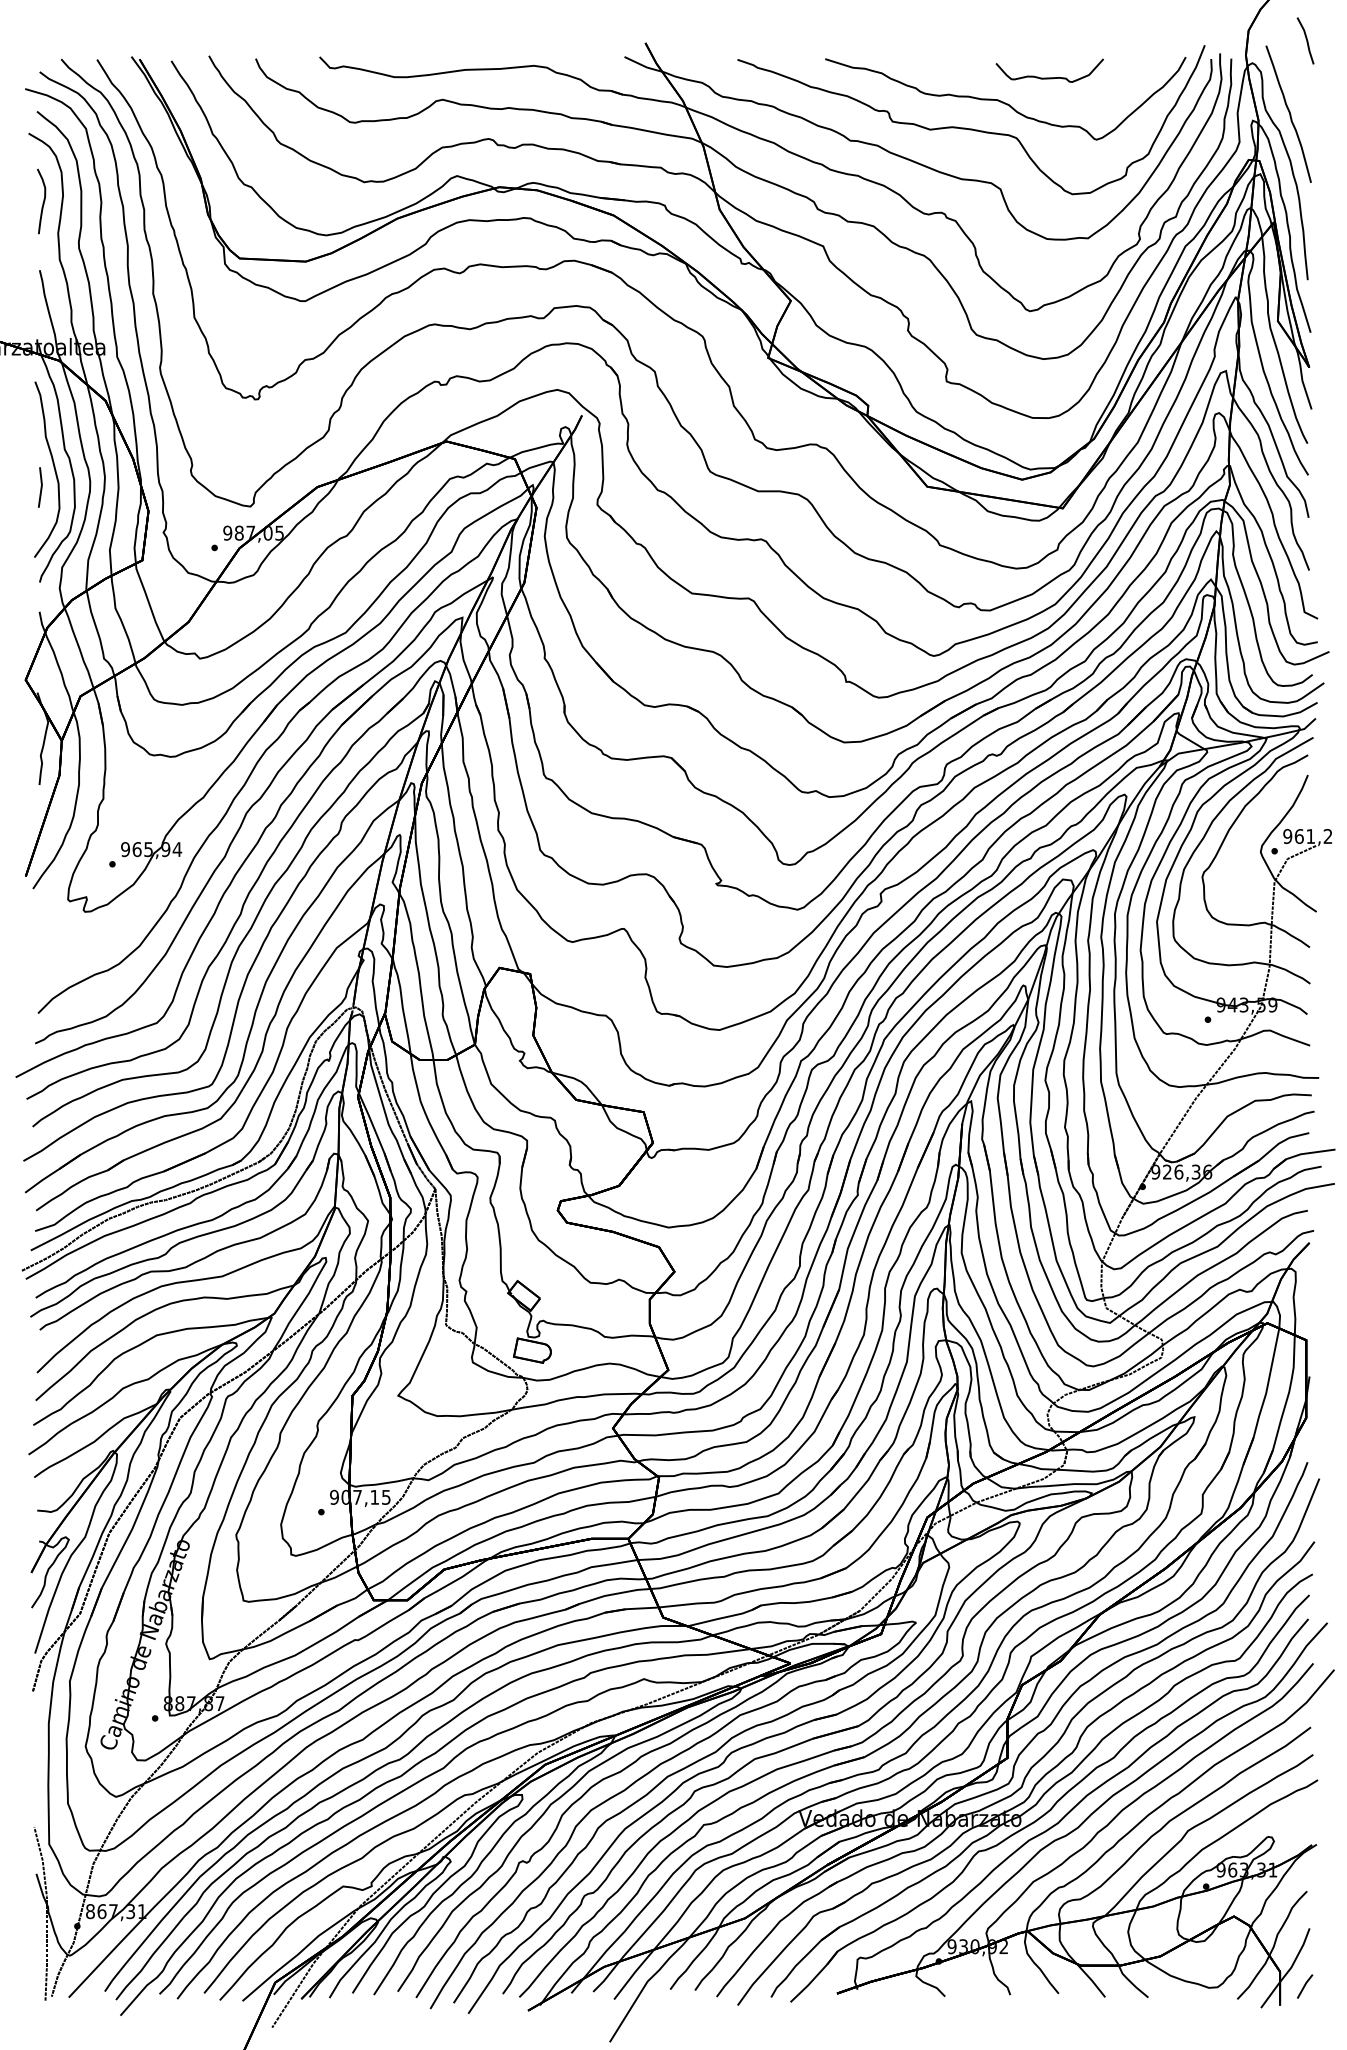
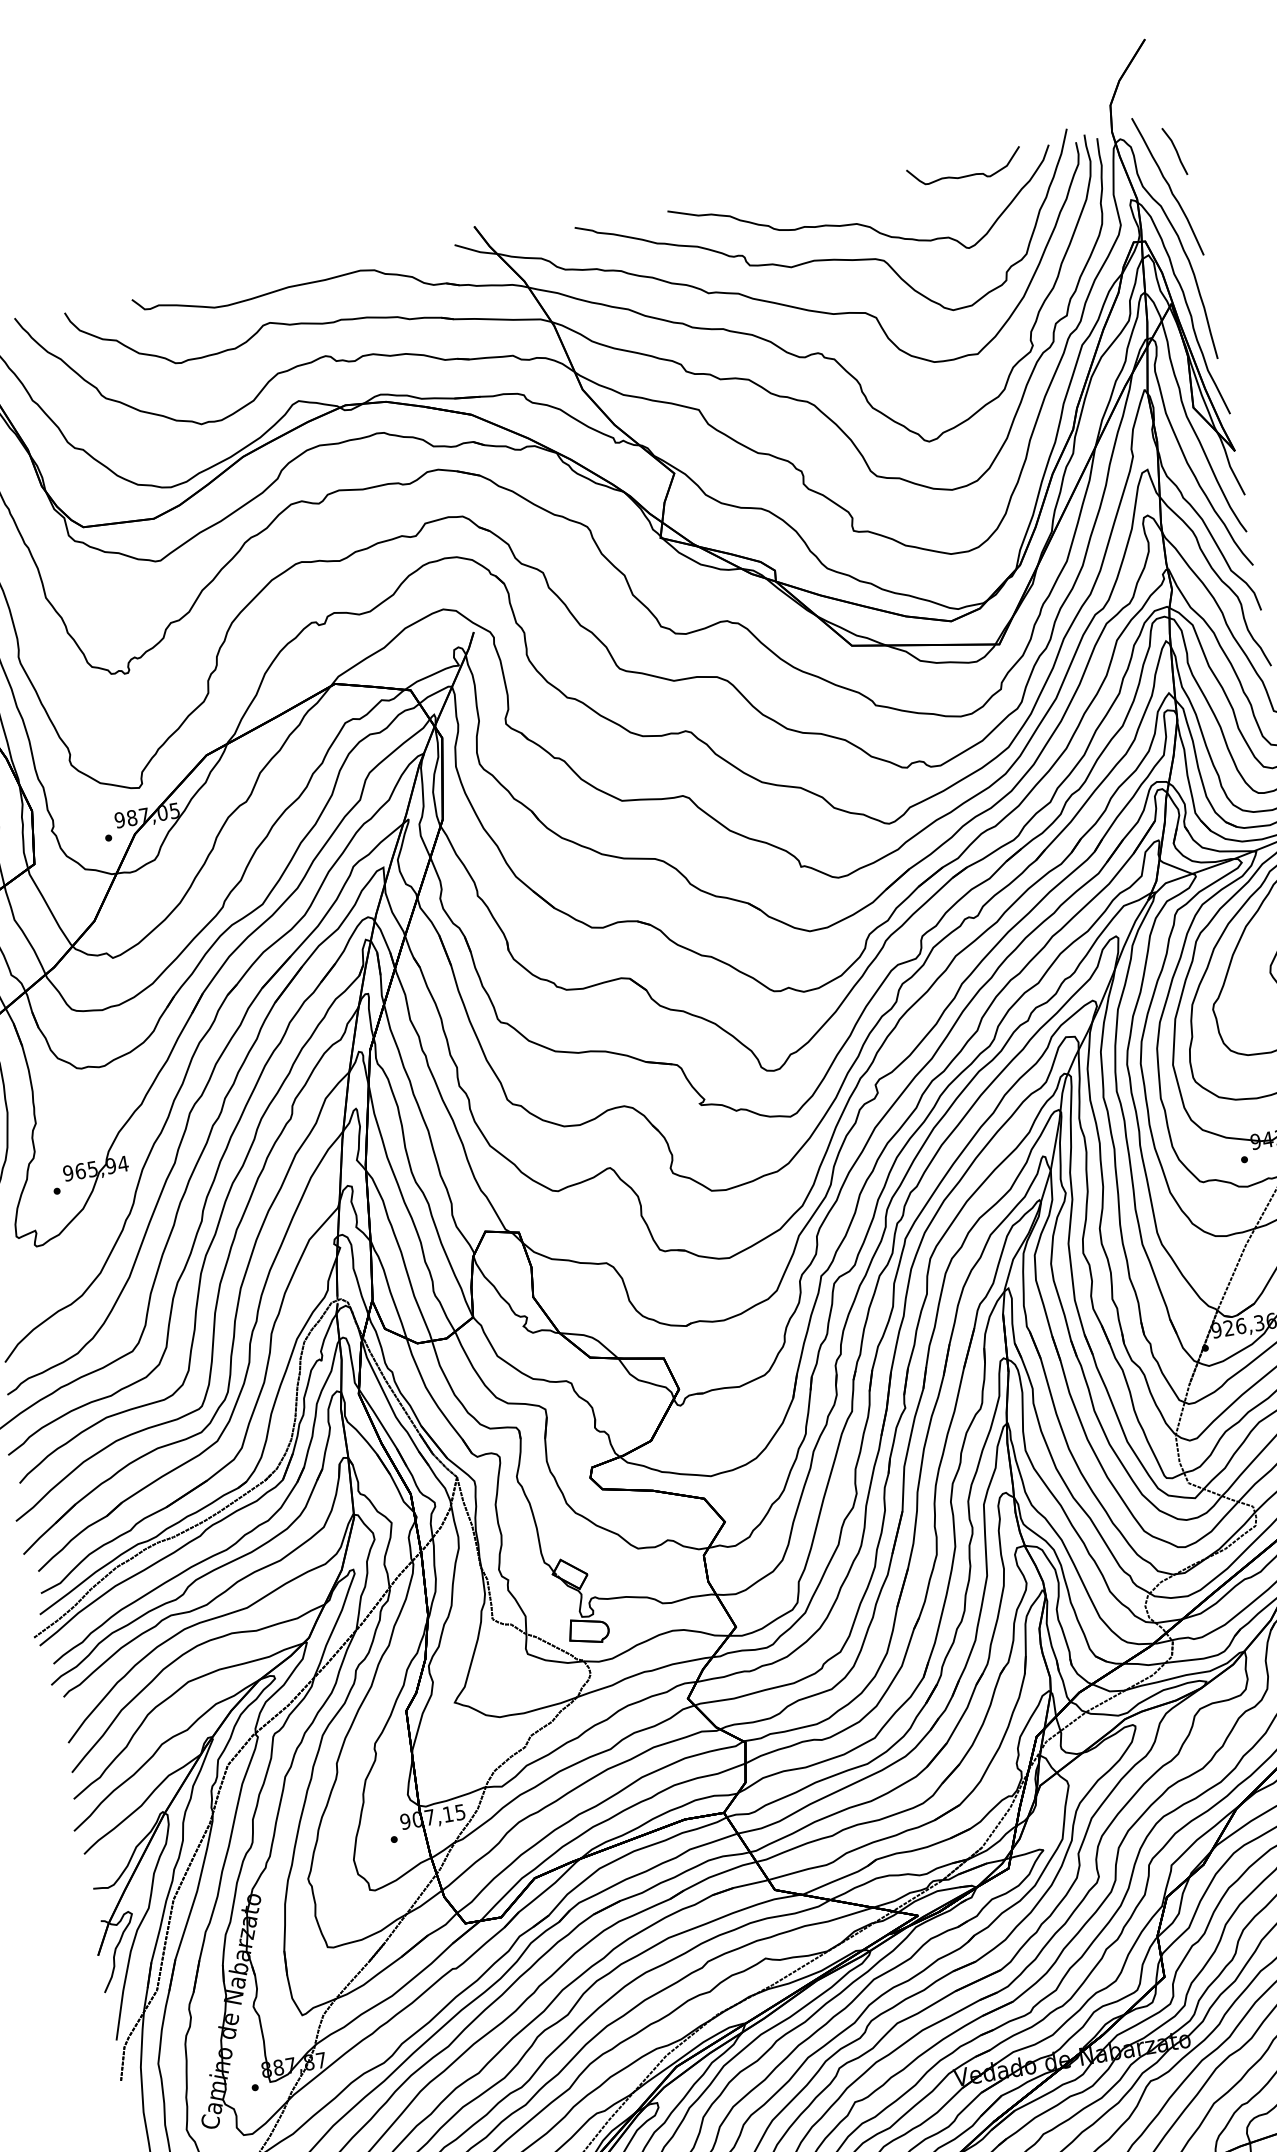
line: (1306, 40) -> (1175, 150), moved
curve: (1049, 77) -> (965, 175), moved

